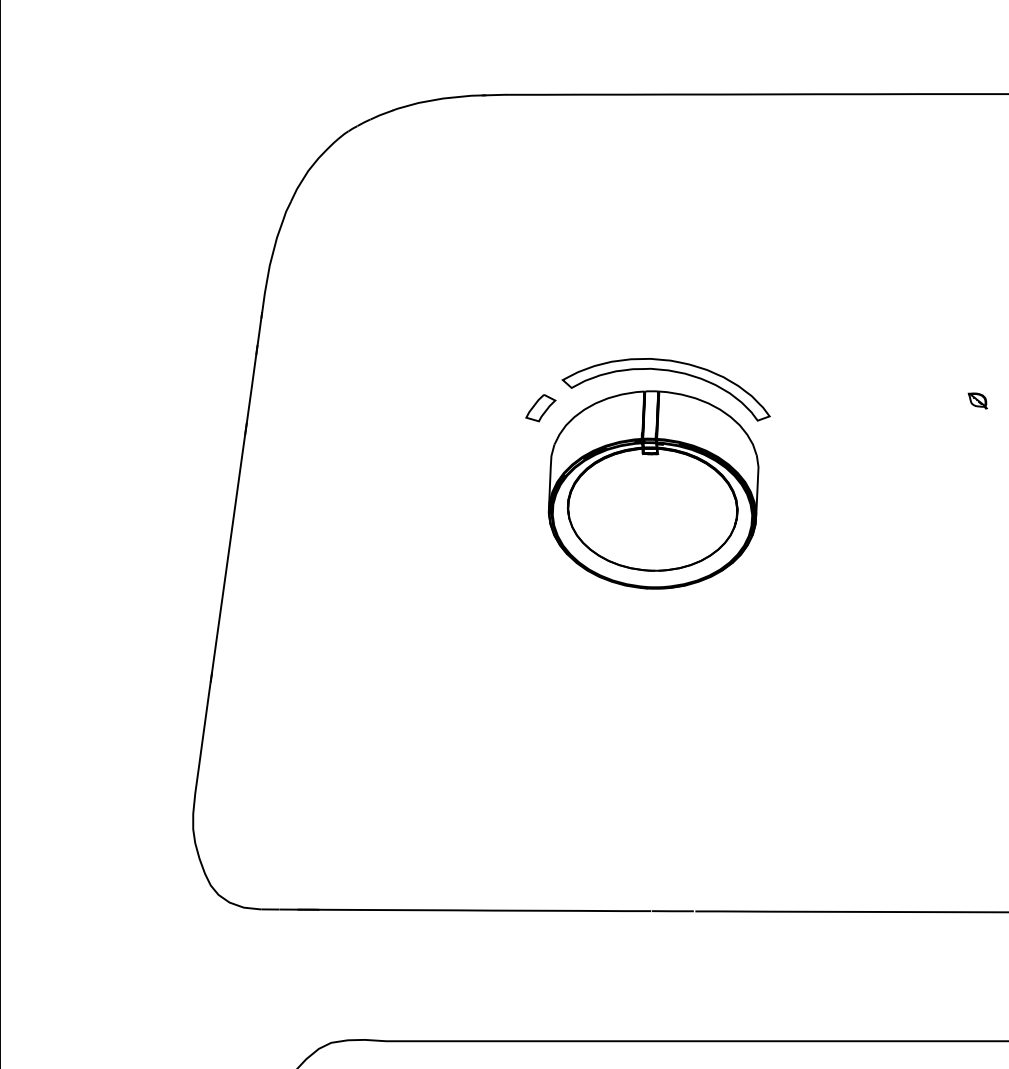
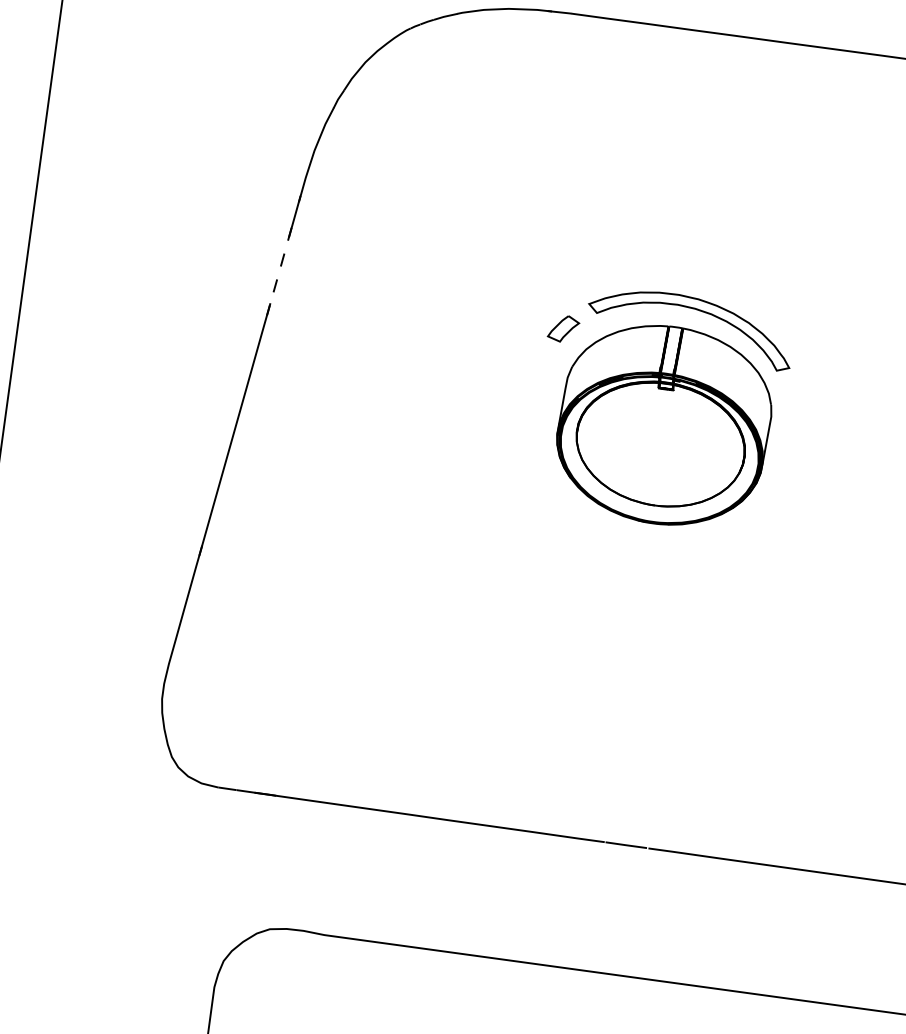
line: (251, 390) -> (279, 272), solid -> dashed

